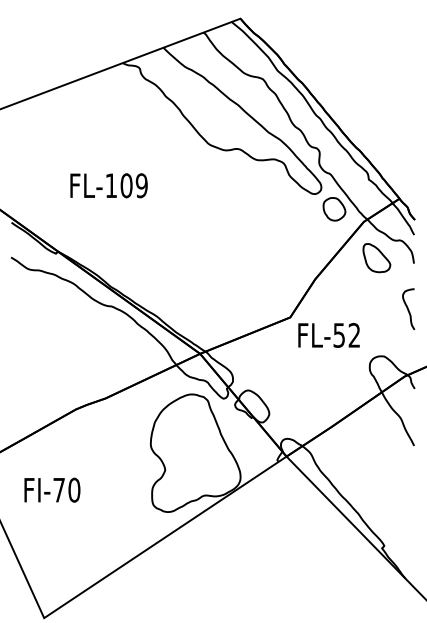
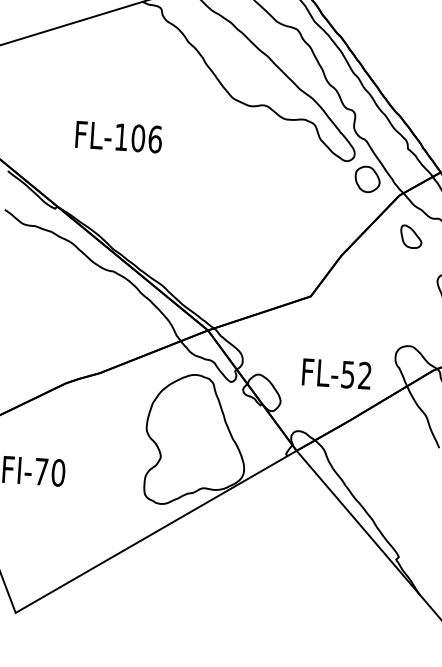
text: (141, 185) -> (154, 139), FL-109 -> FL-106
part: (376, 258) -> (410, 237), size x0.7
text: (328, 335) -> (336, 374), moved

